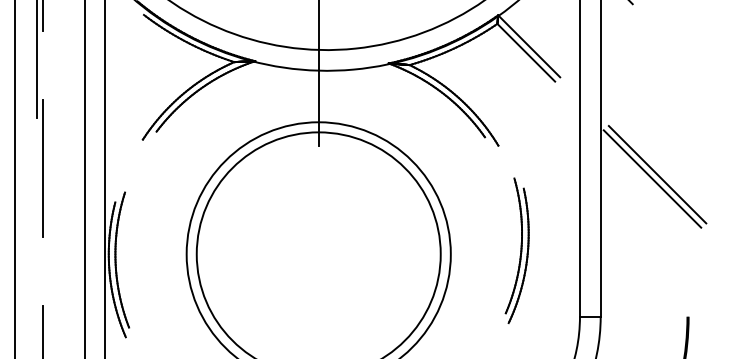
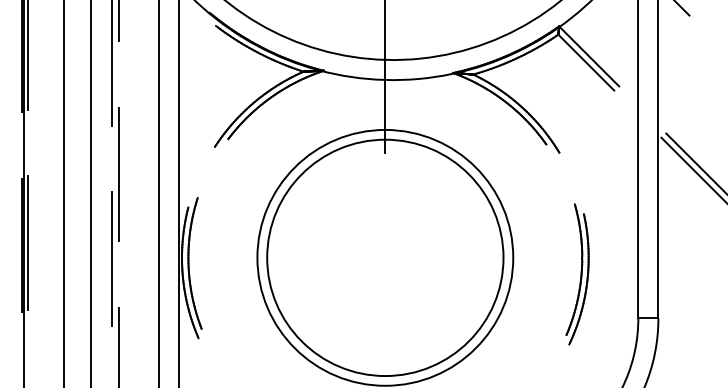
part: (517, 250) -> (577, 274), moved
line: (37, 255) -> (112, 258), added

